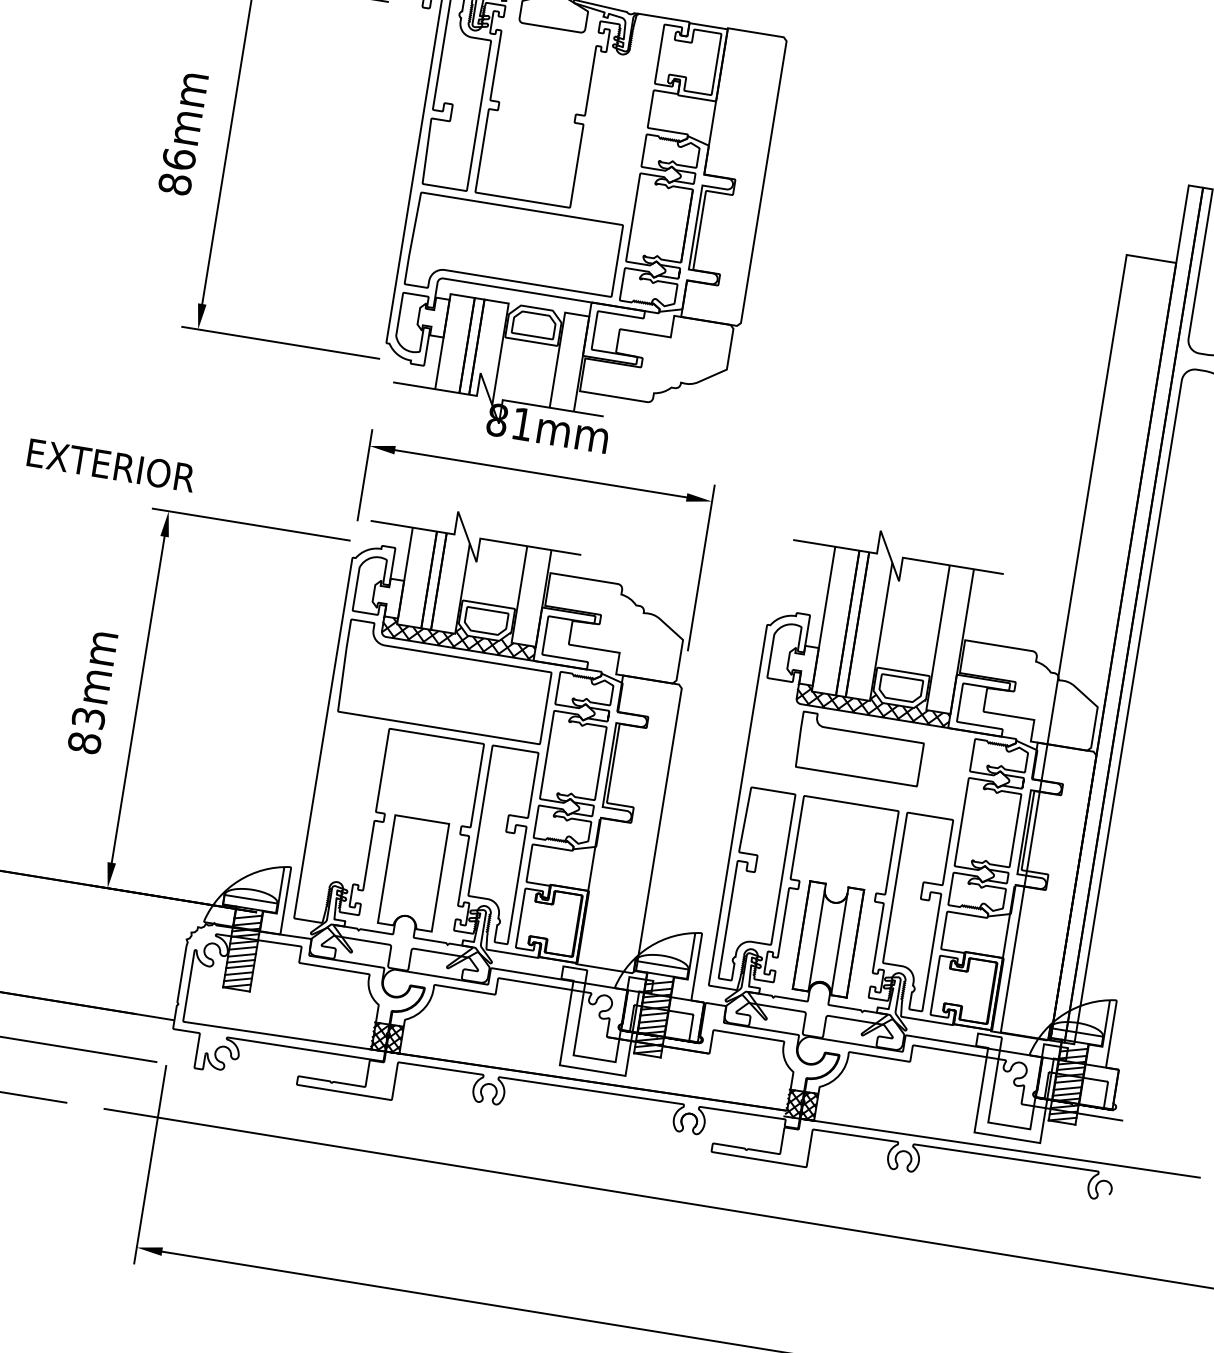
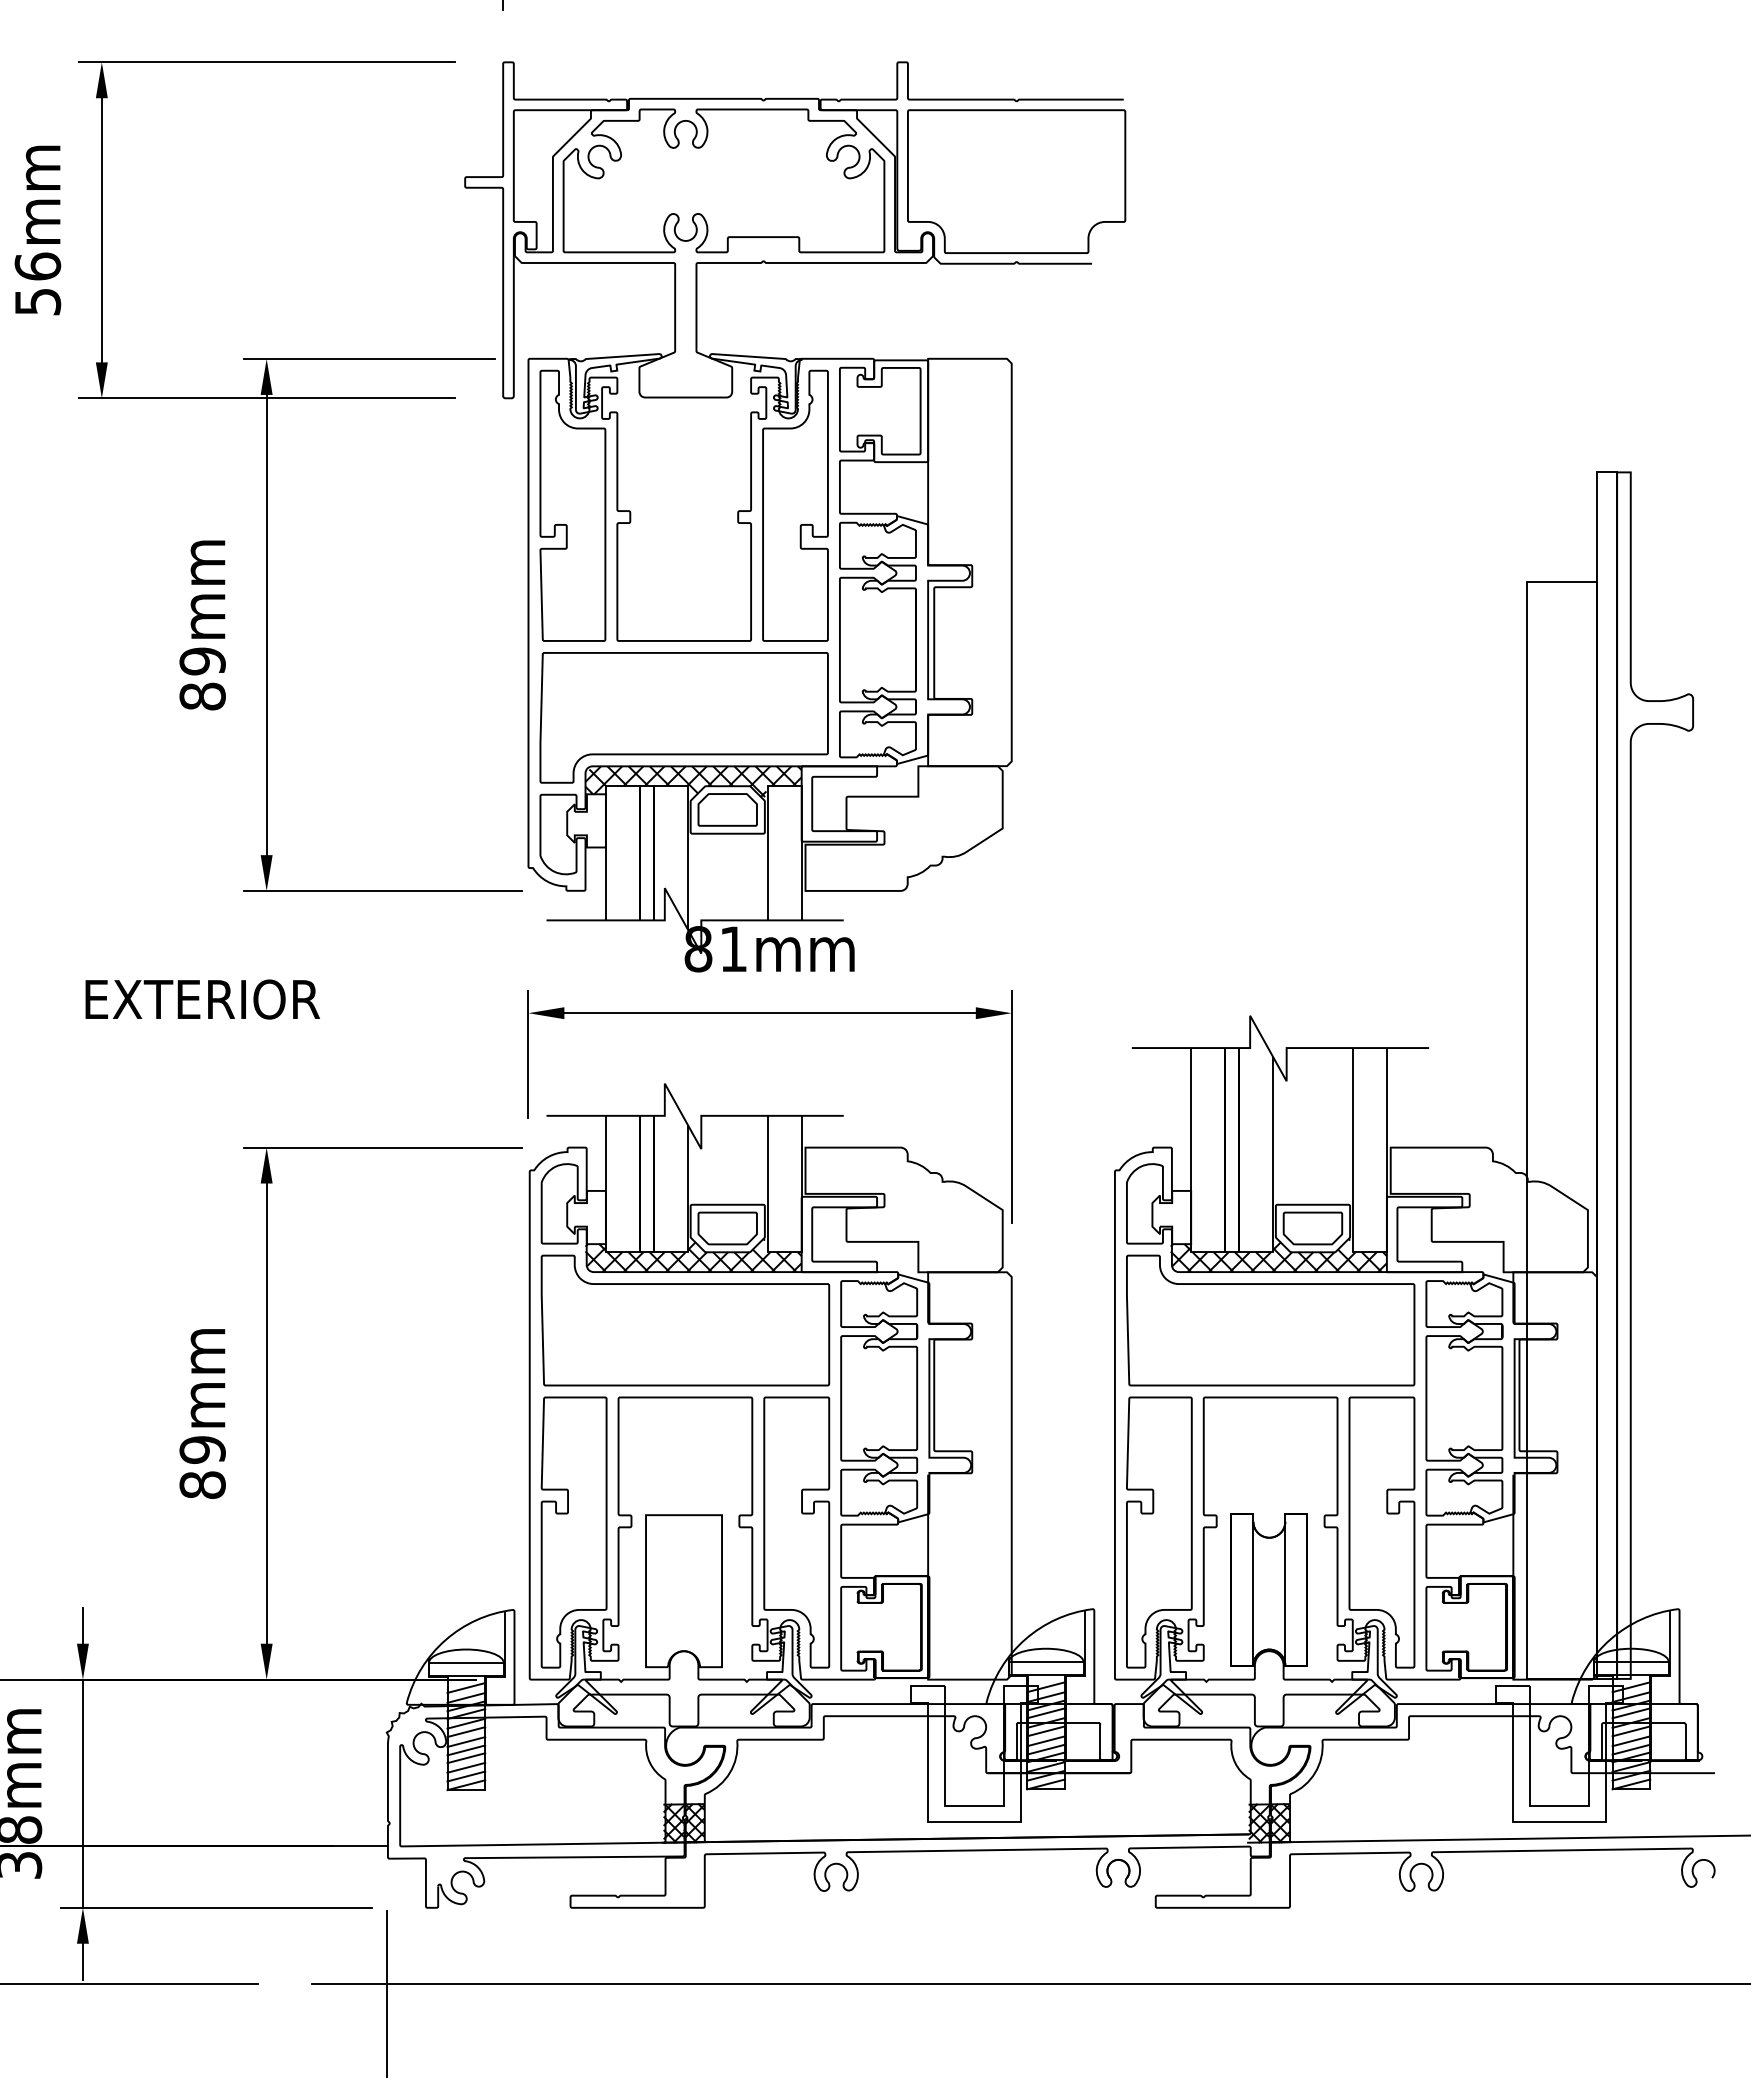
part: (617, 116) -> (795, 505), added
text: (179, 159) -> (202, 661), 86mm -> 89mm
hatch: (513, 300) -> (693, 781), added
text: (111, 465) -> (202, 999), moved
text: (88, 717) -> (202, 1449), 83mm -> 89mm
part: (860, 748) -> (1270, 1320), size x1.67
part: (341, 819) -> (573, 1532), added

